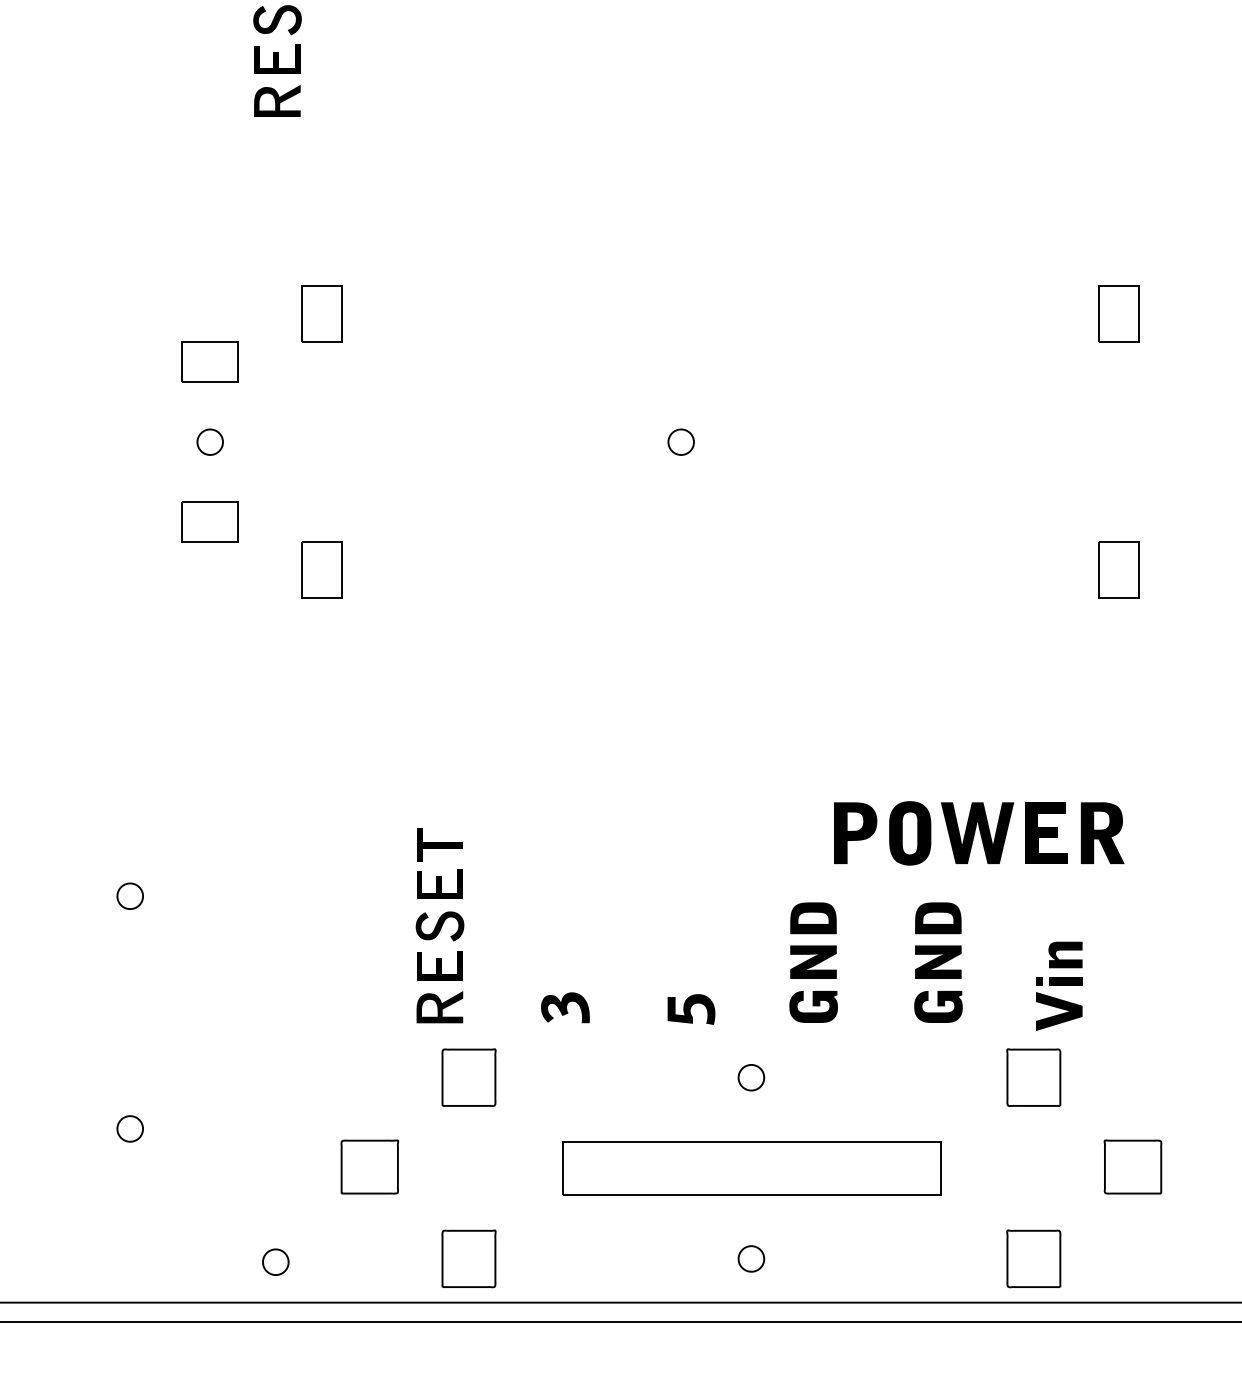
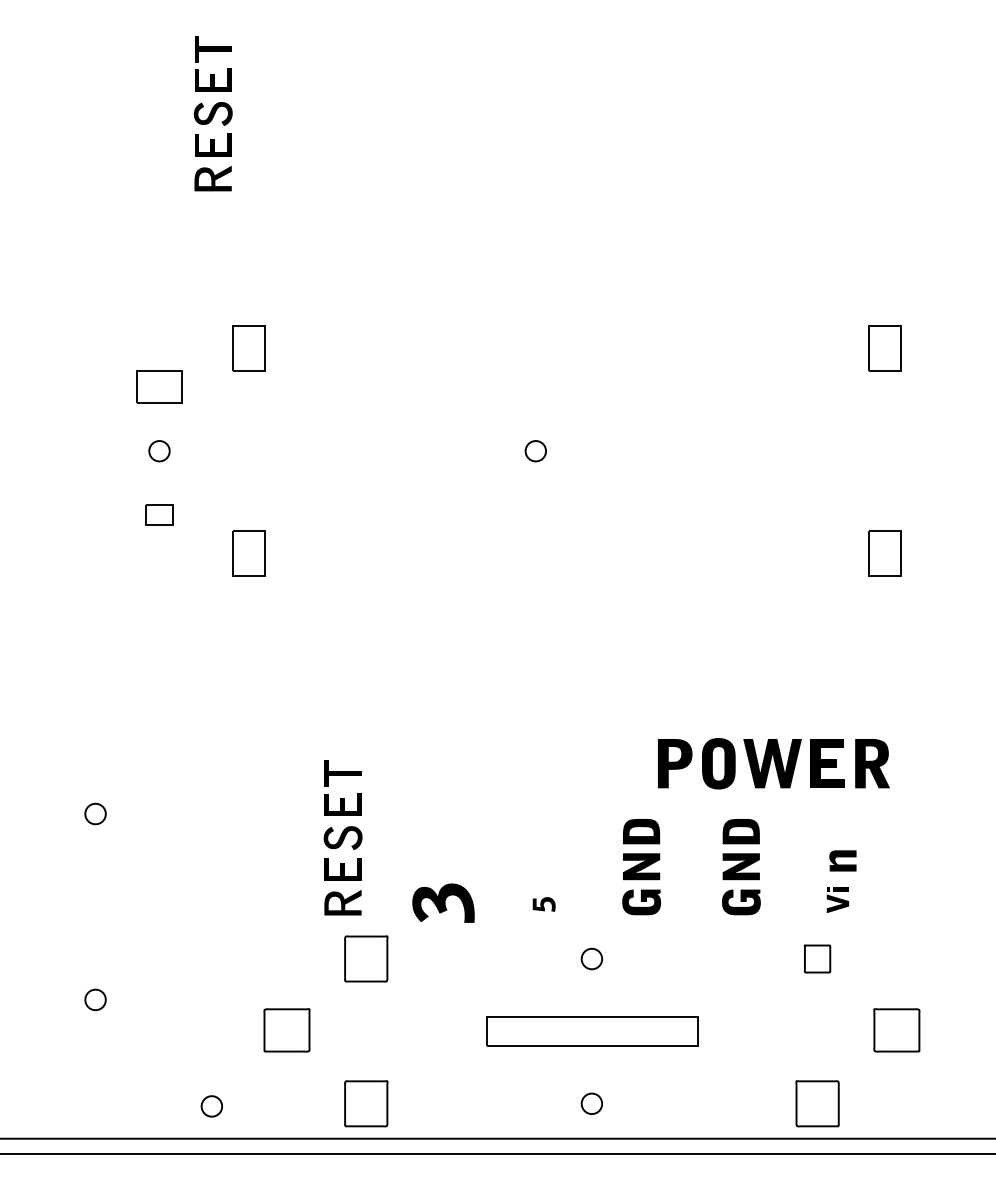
part: (210, 521) -> (159, 514), size x0.6
part: (1058, 1004) -> (837, 900), size x0.6
part: (564, 1007) -> (442, 902), size x1.6
part: (692, 1009) -> (544, 904), size x0.6
part: (1033, 1077) -> (817, 958), size x0.6
part: (750, 1168) -> (591, 1031), size x0.7

